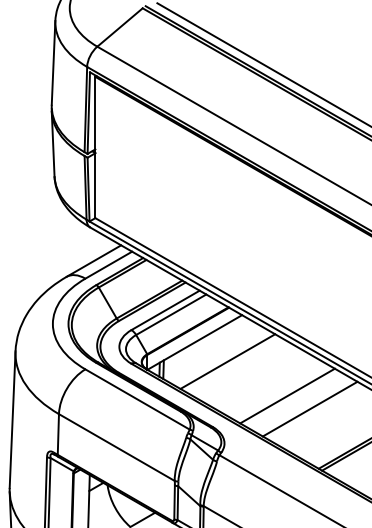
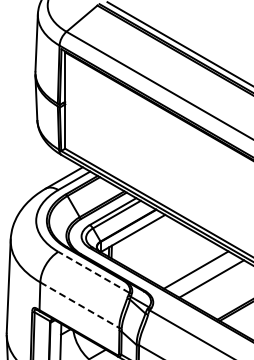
line: (227, 361) -> (155, 246), removed
line: (136, 399) -> (93, 272), solid -> dashed
line: (116, 447) -> (79, 305), solid -> dashed

